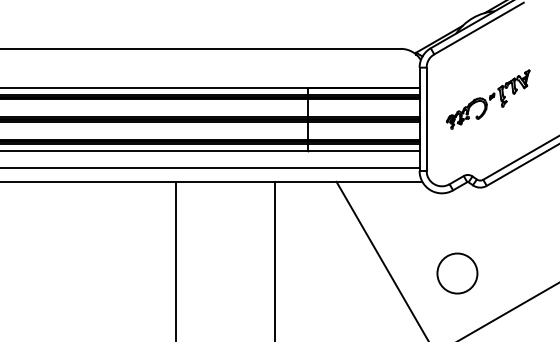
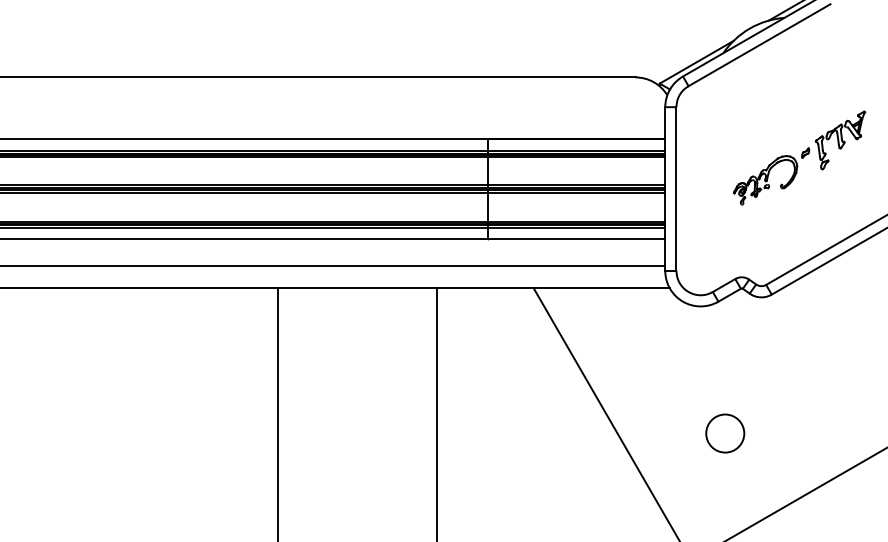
part: (488, 99) -> (799, 157), moved
circle: (457, 273) -> (725, 433), size x0.6

